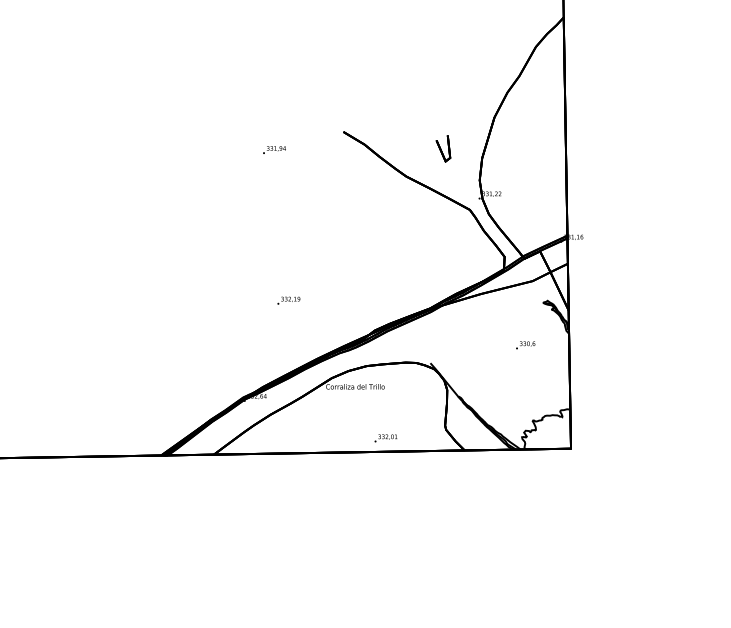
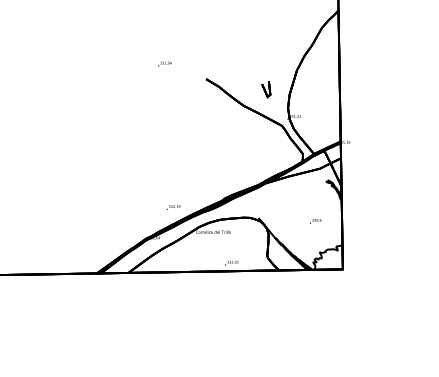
text: (273, 149) -> (164, 63), moved
text: (288, 300) -> (173, 207), moved
text: (525, 345) -> (315, 221), moved

